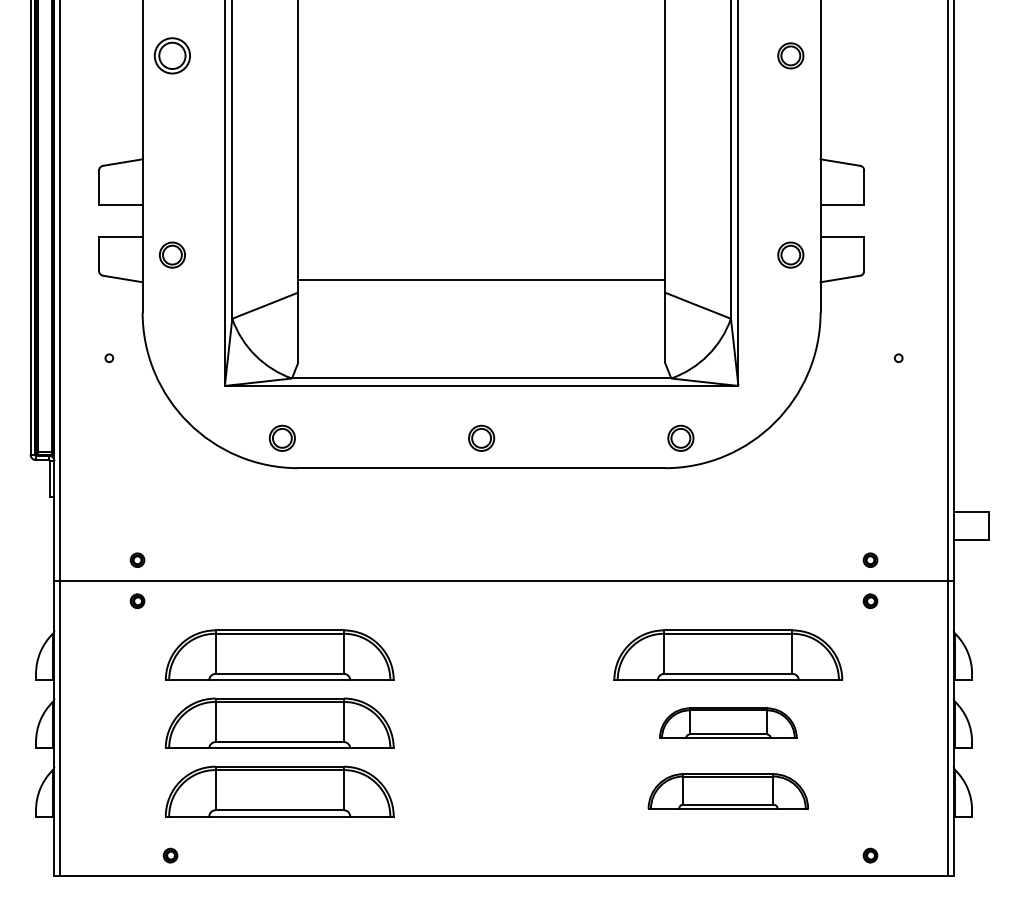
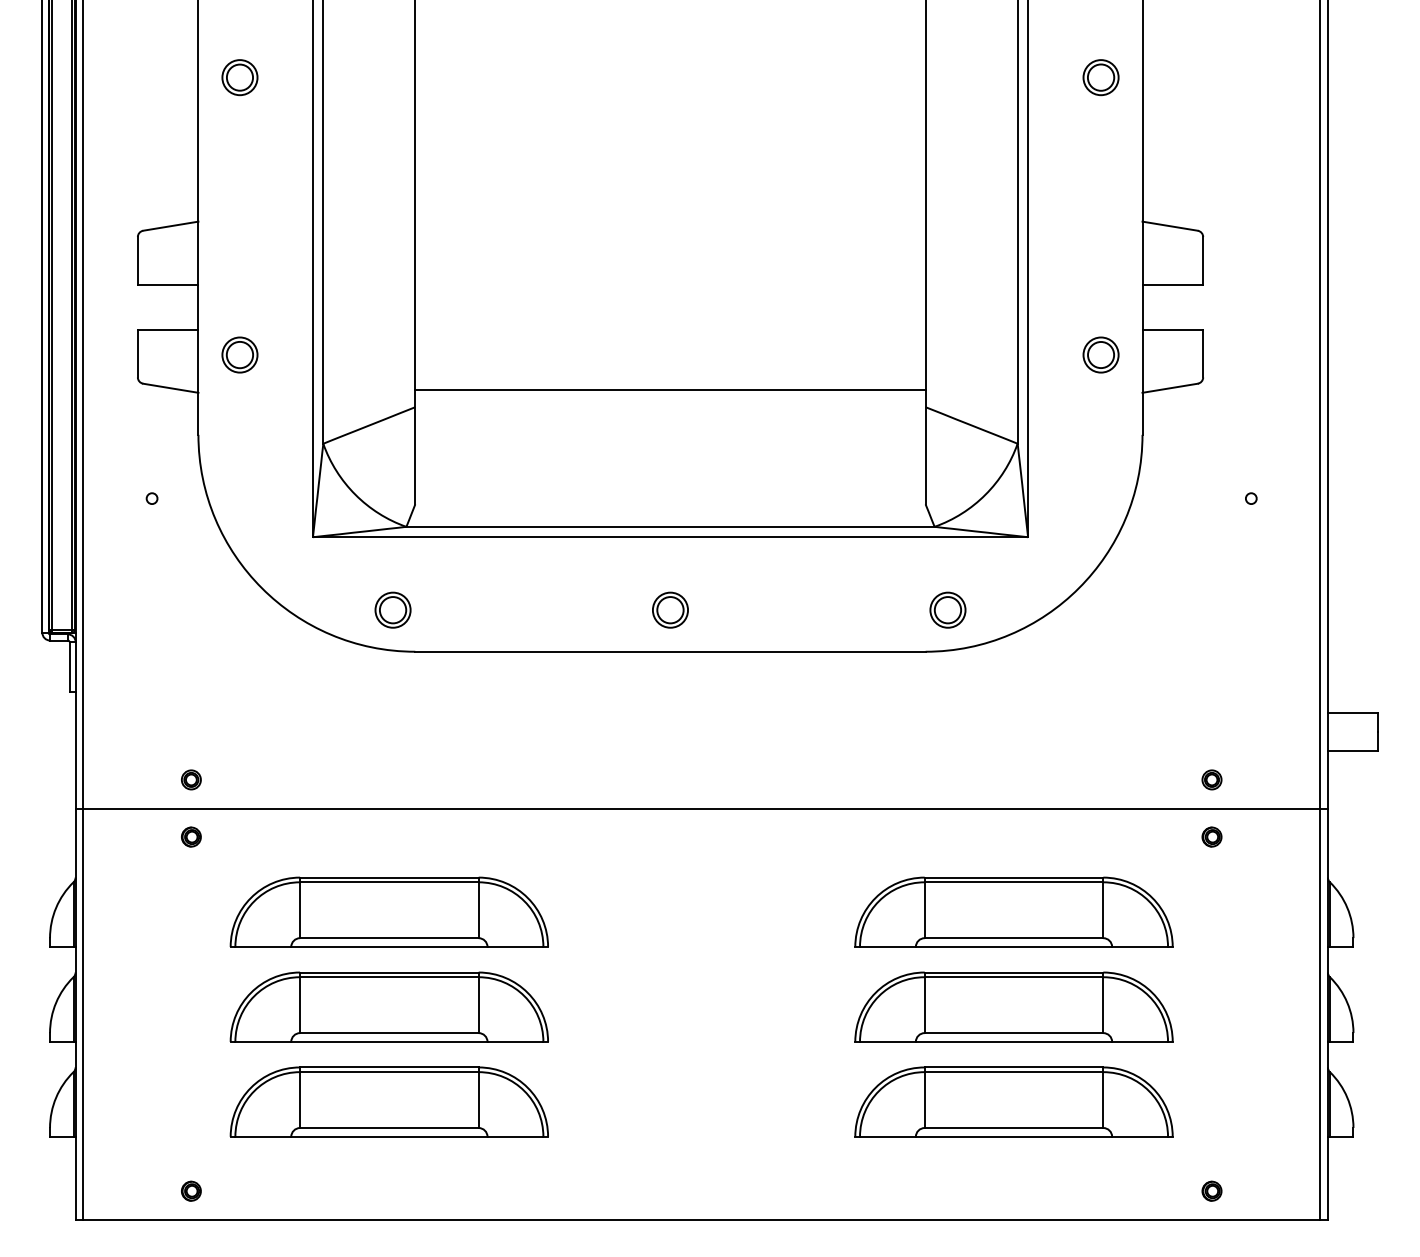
part: (172, 55) -> (240, 77), size x0.71
part: (728, 722) -> (1014, 1005), size x1.67
part: (728, 791) -> (1014, 1101), size x1.43
part: (170, 855) -> (191, 1191), moved

